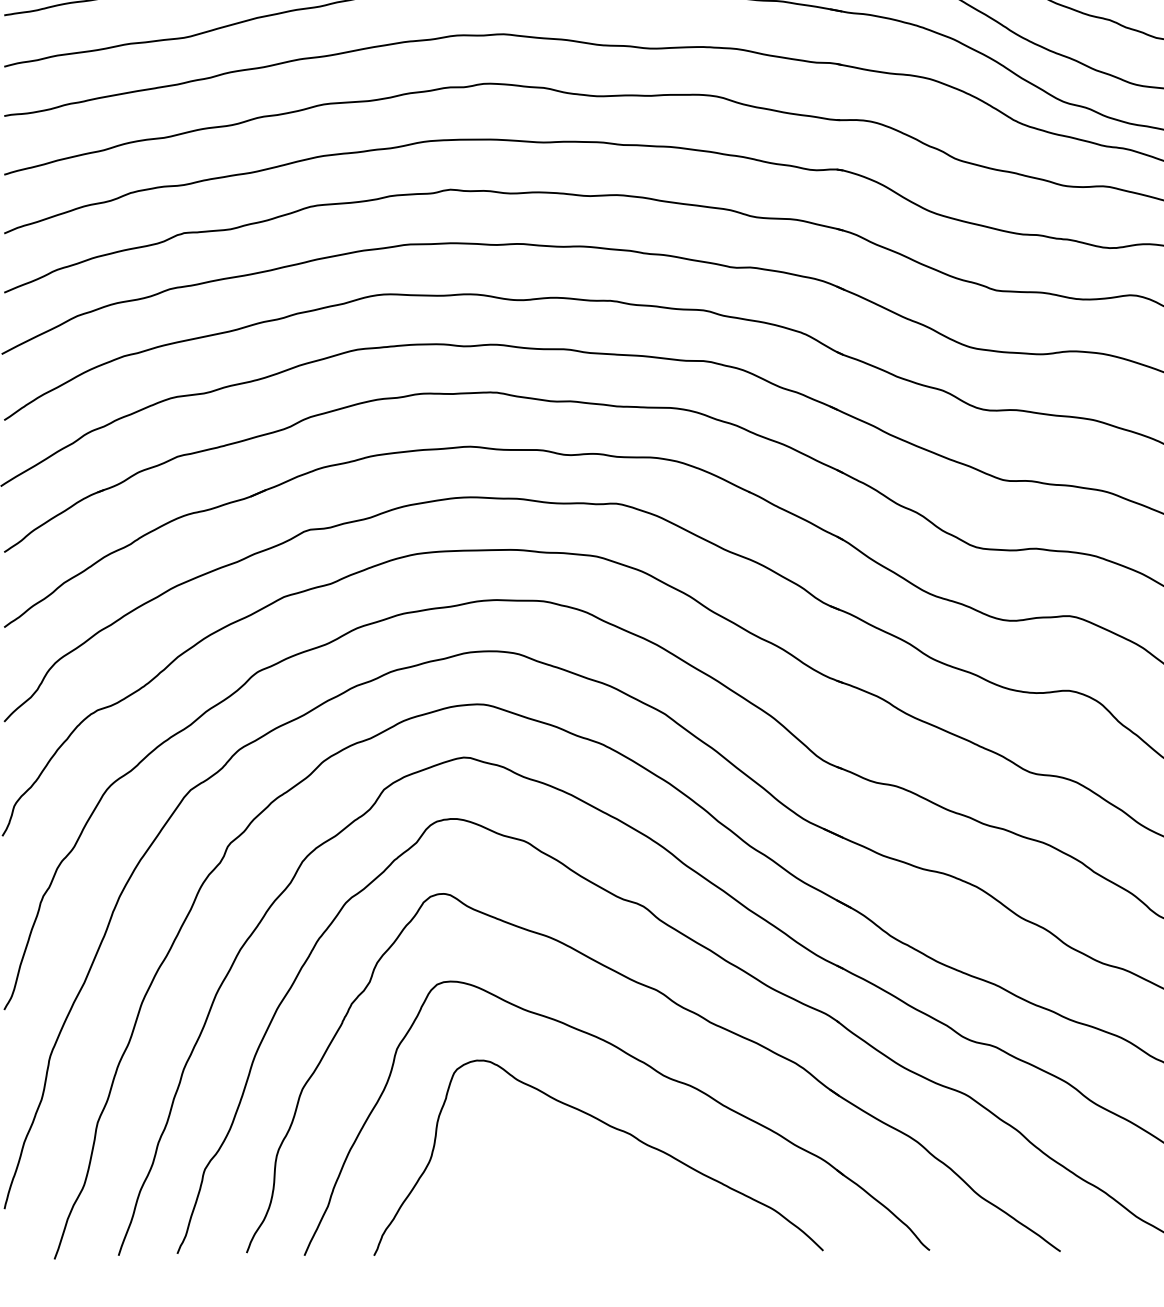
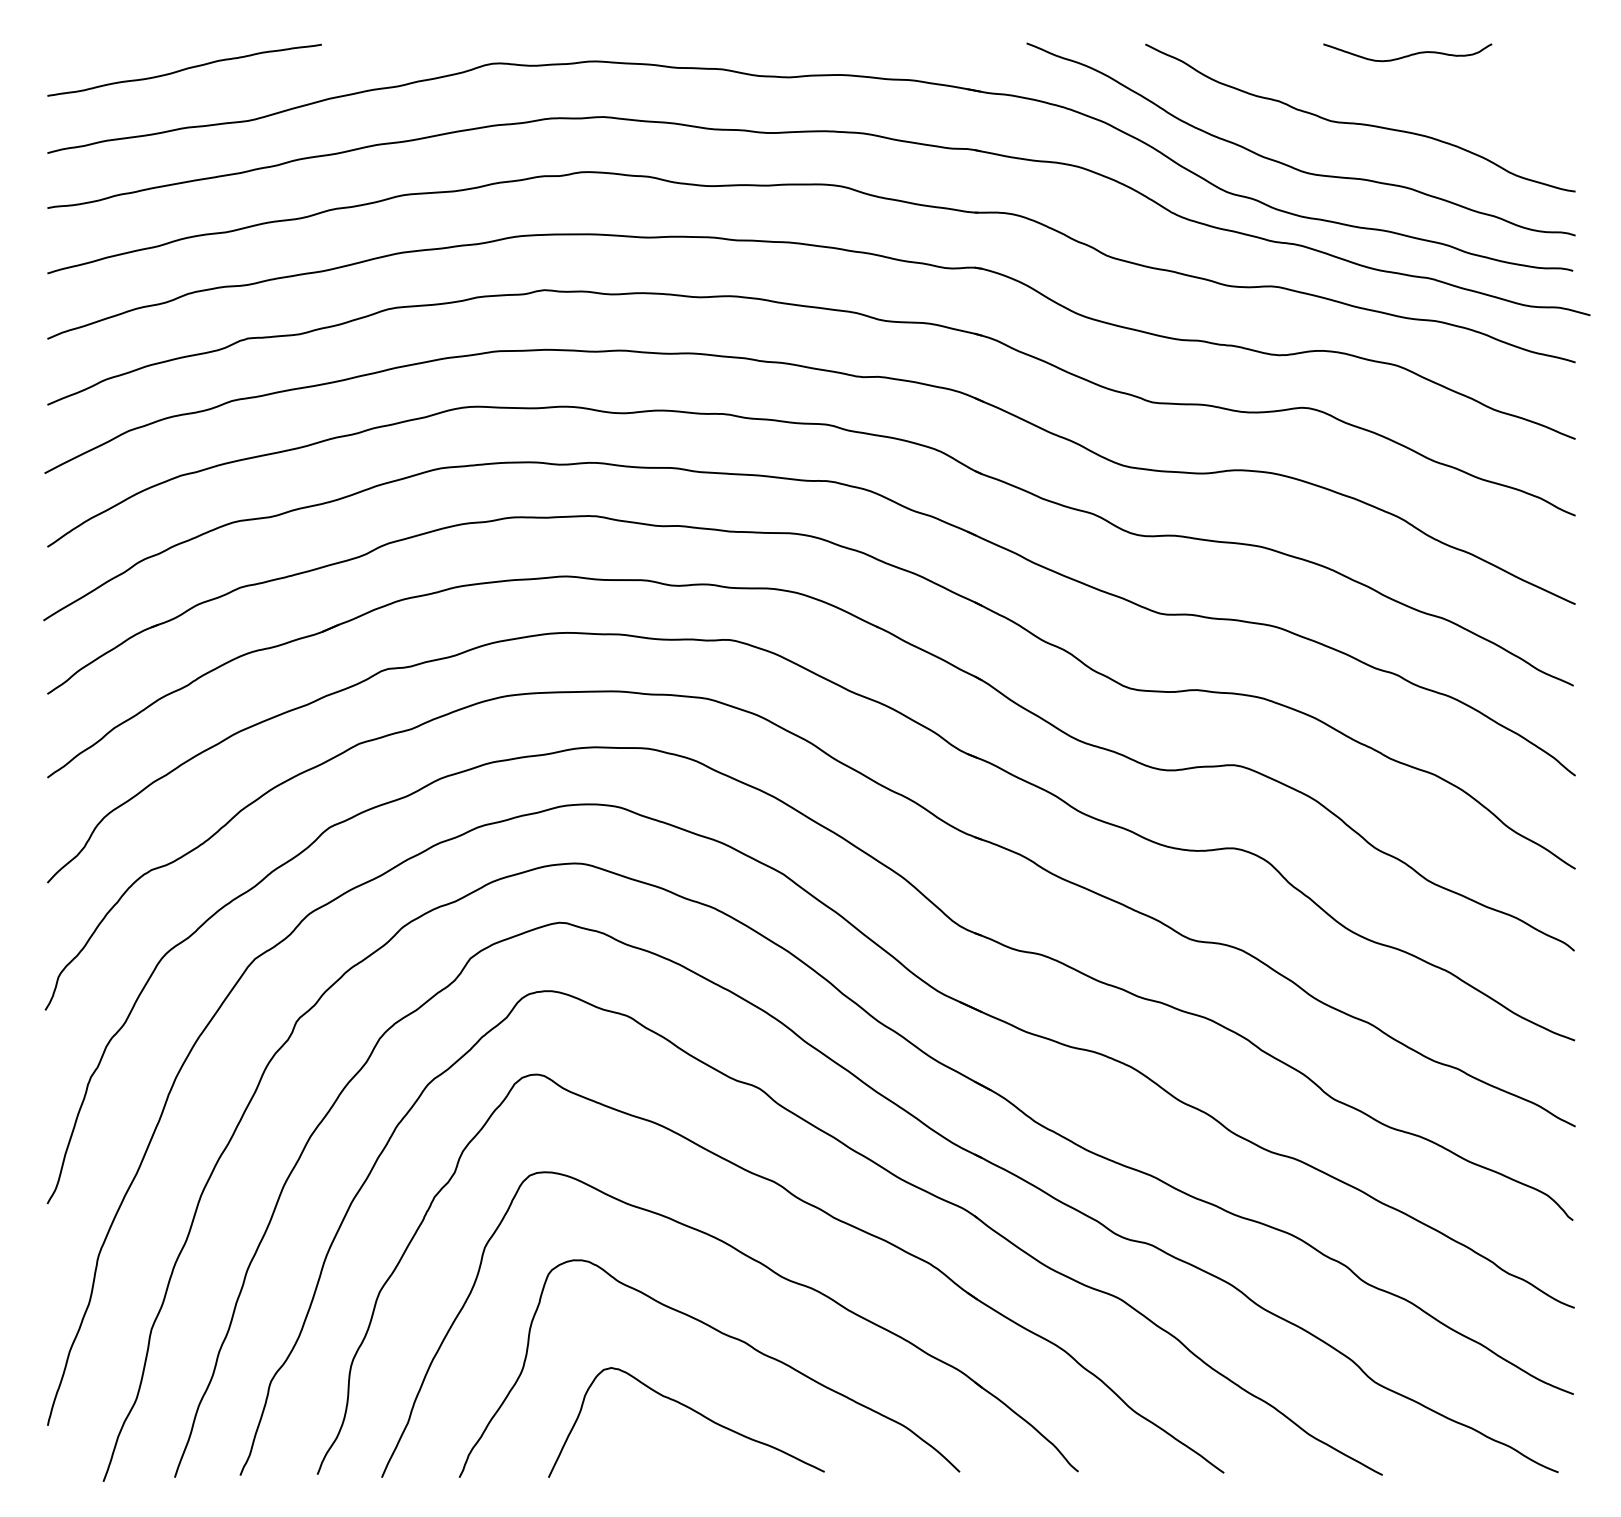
curve: (582, 1195) -> (691, 1410), added

